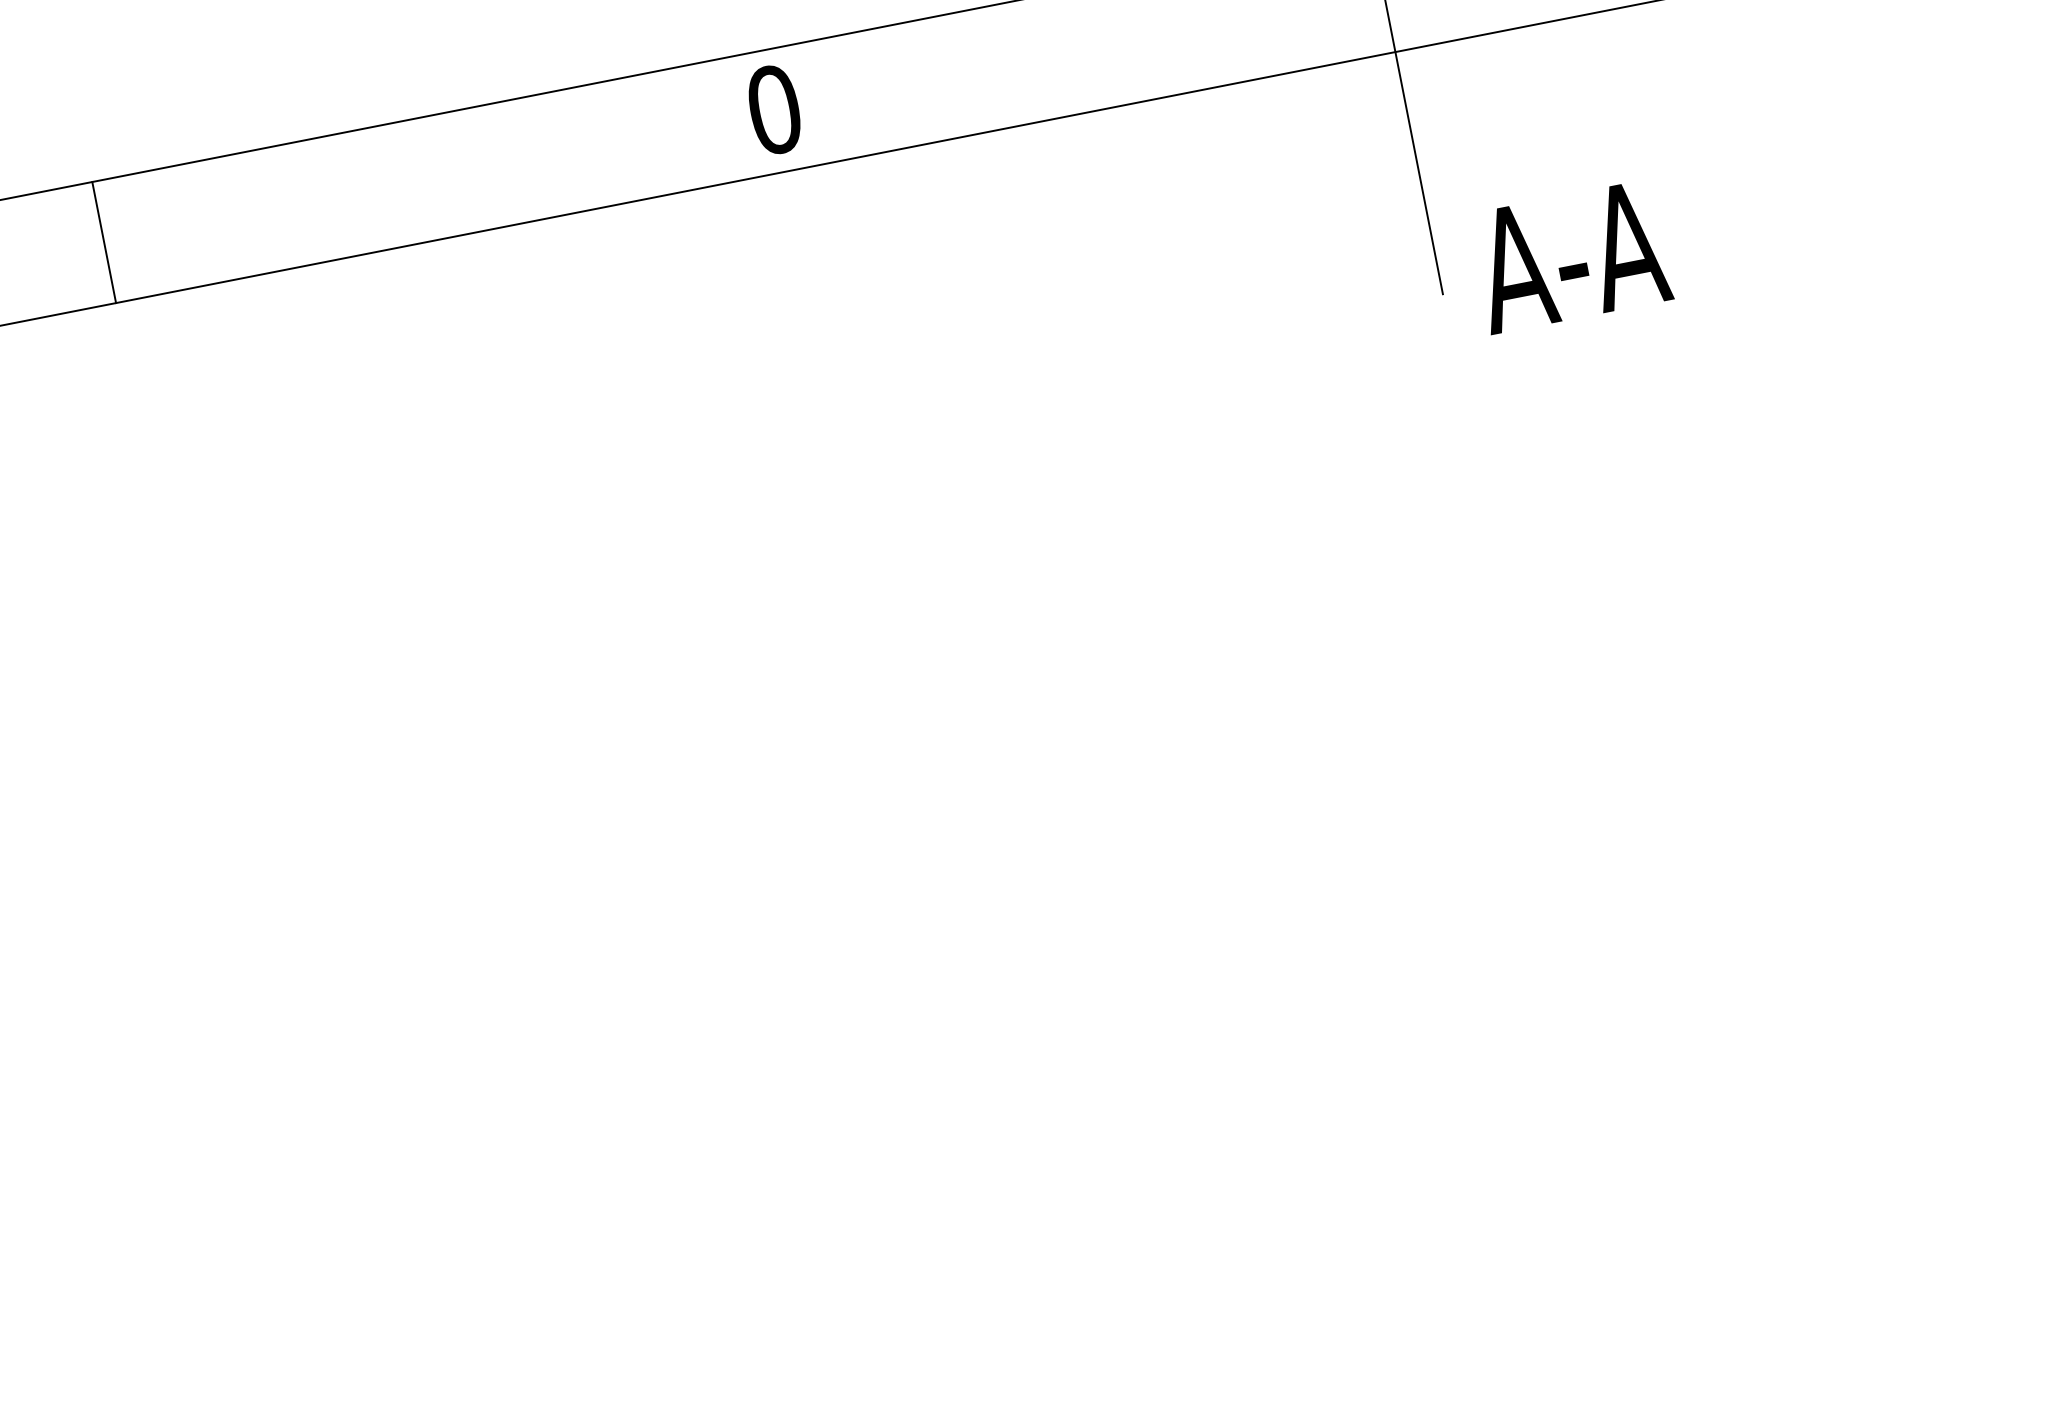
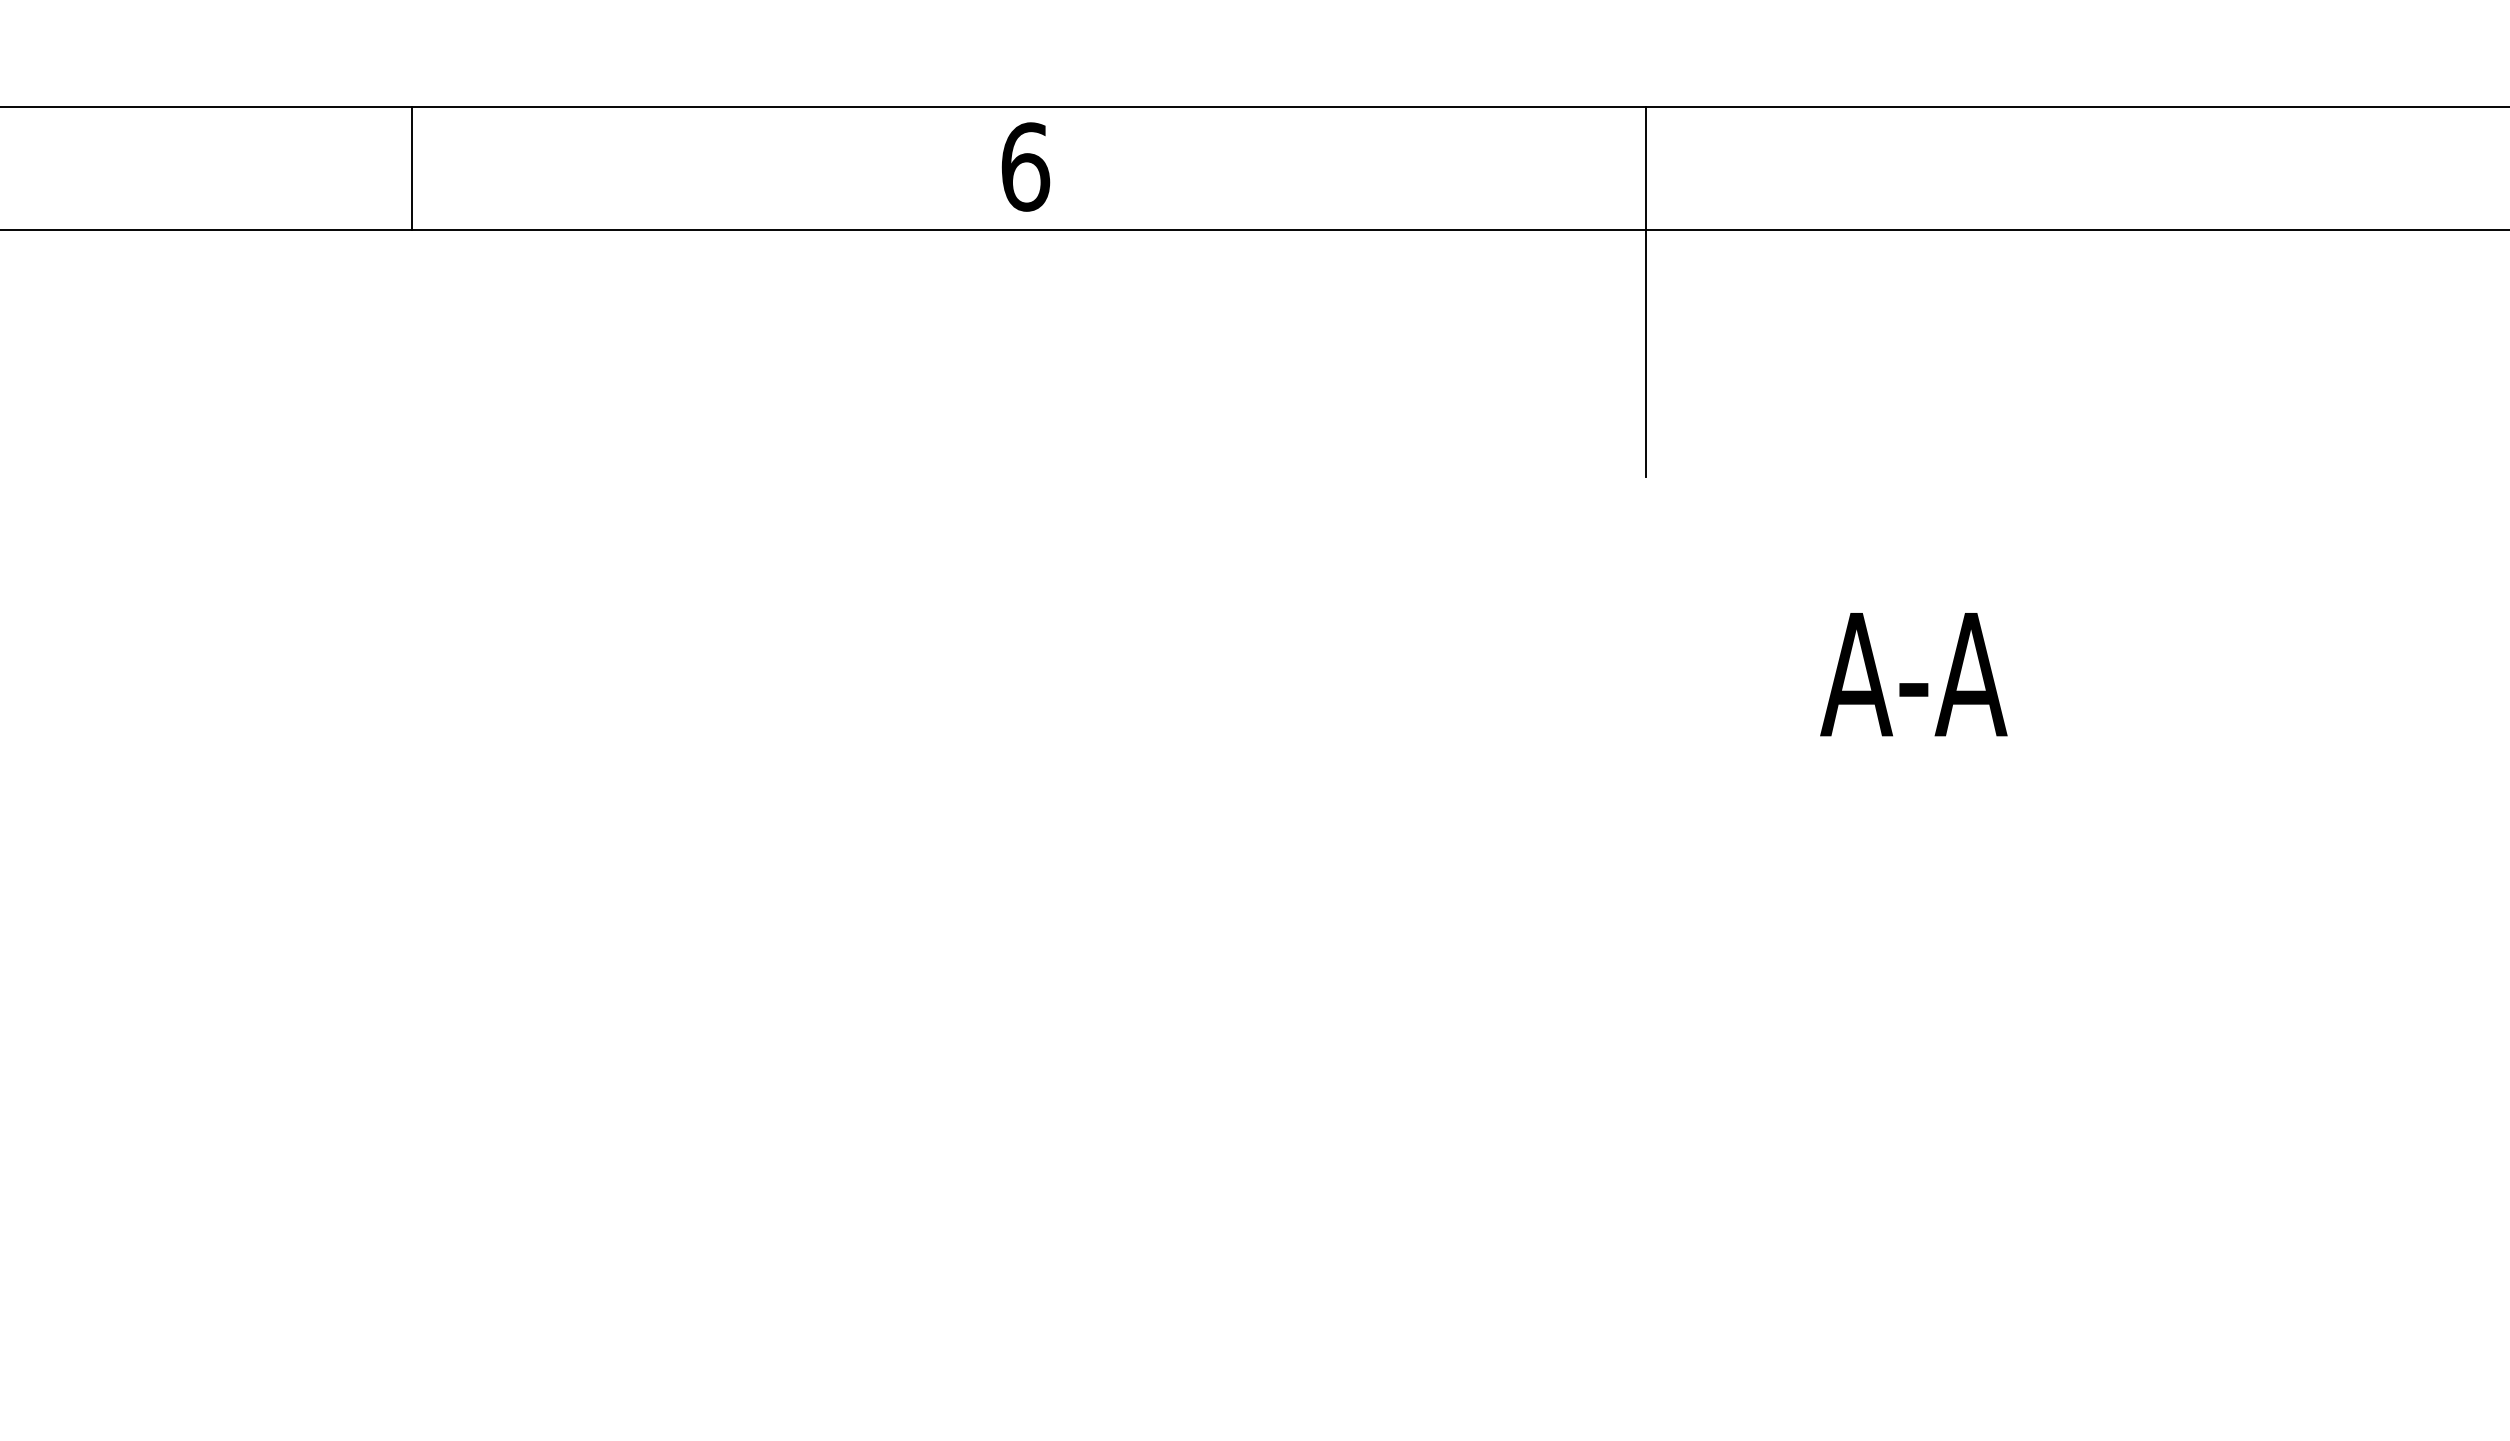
text: (774, 109) -> (1025, 166), 0 -> 6
line: (104, 241) -> (412, 167), moved
text: (1570, 256) -> (1913, 674), moved

